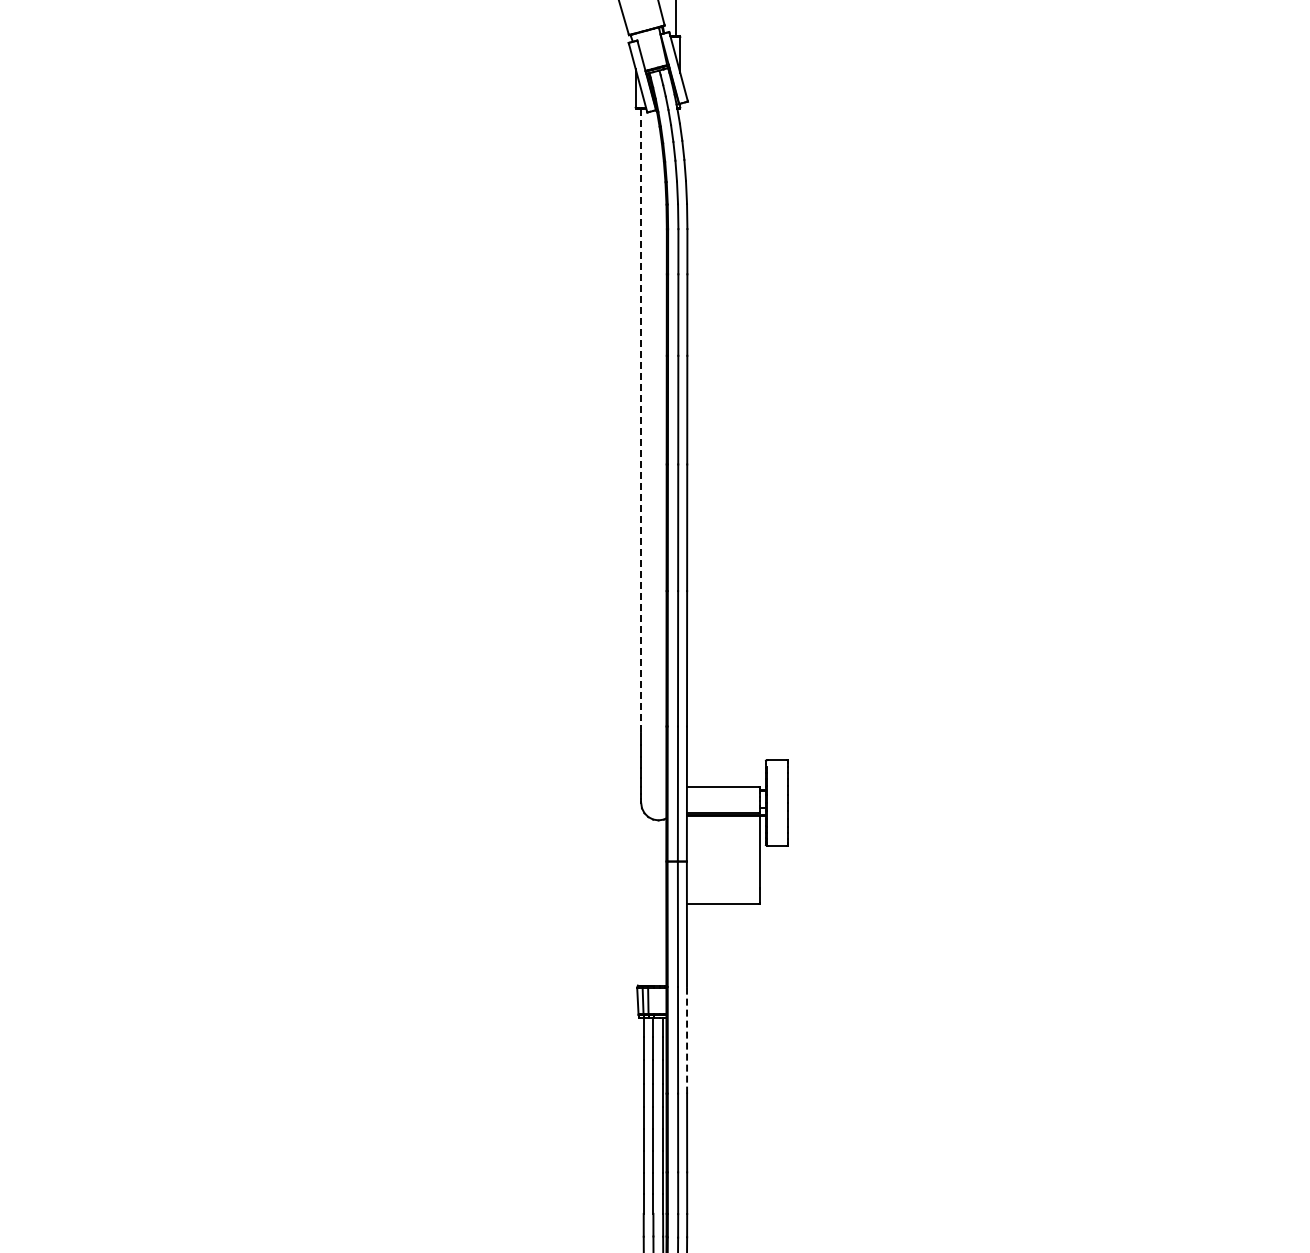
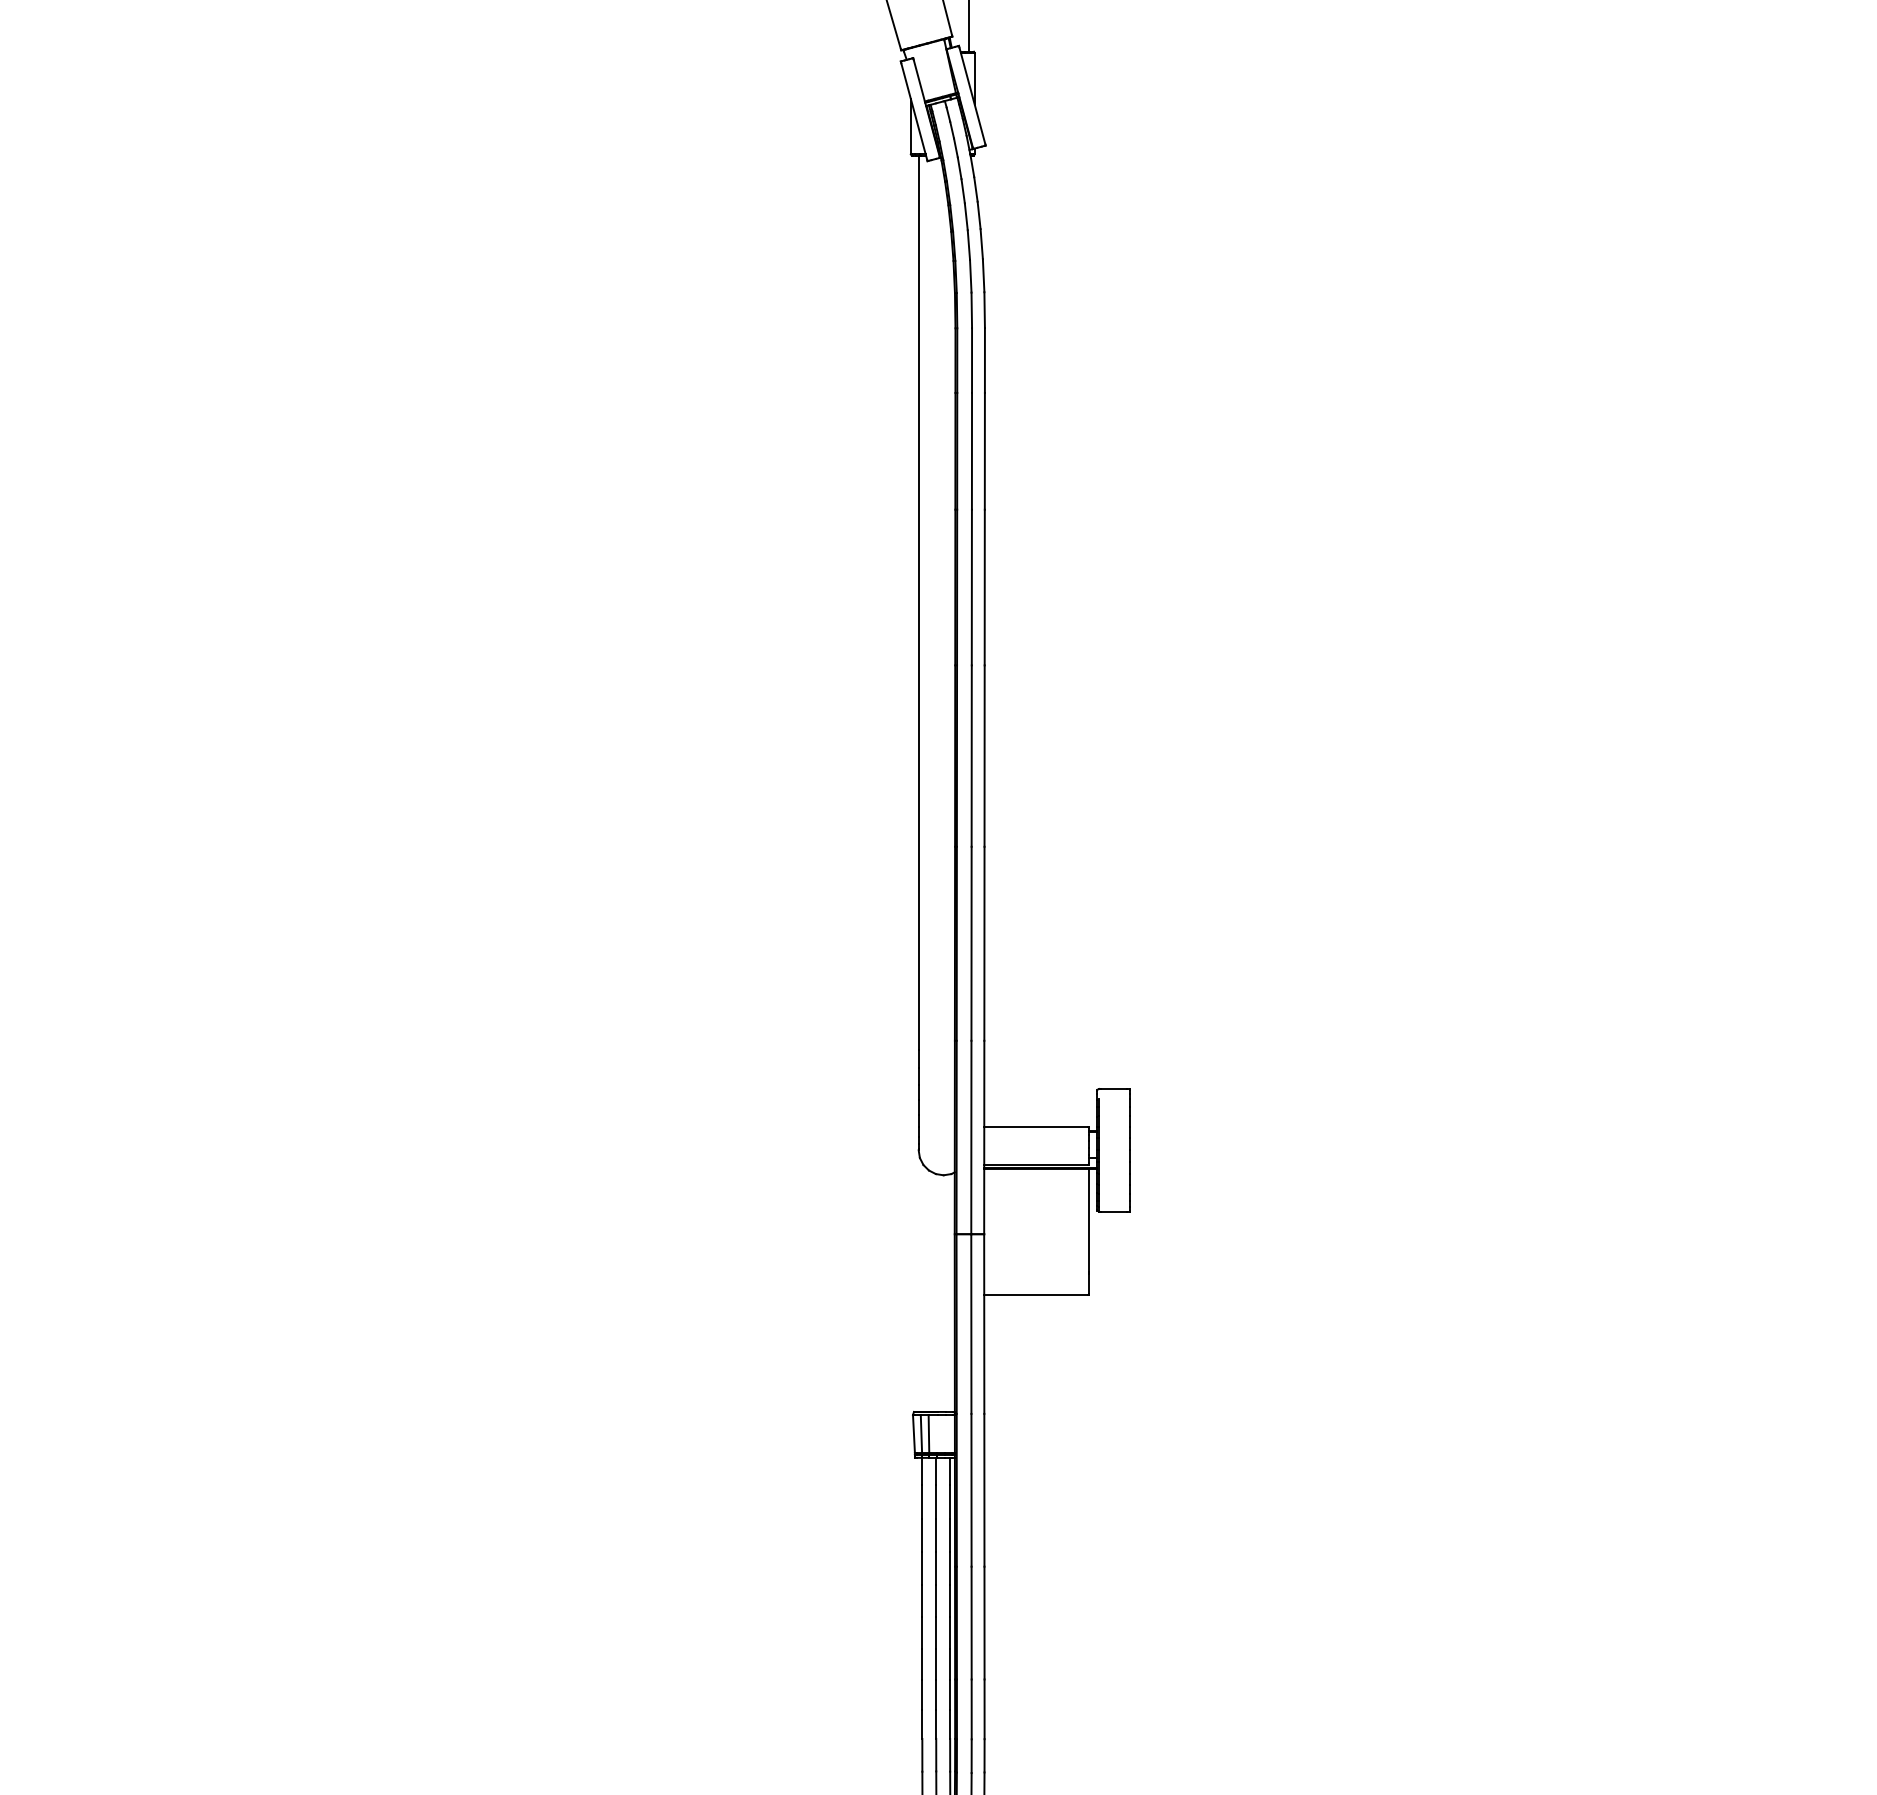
line: (641, 421) -> (919, 603), dashed -> solid
line: (687, 1039) -> (985, 1489), dashed -> solid

